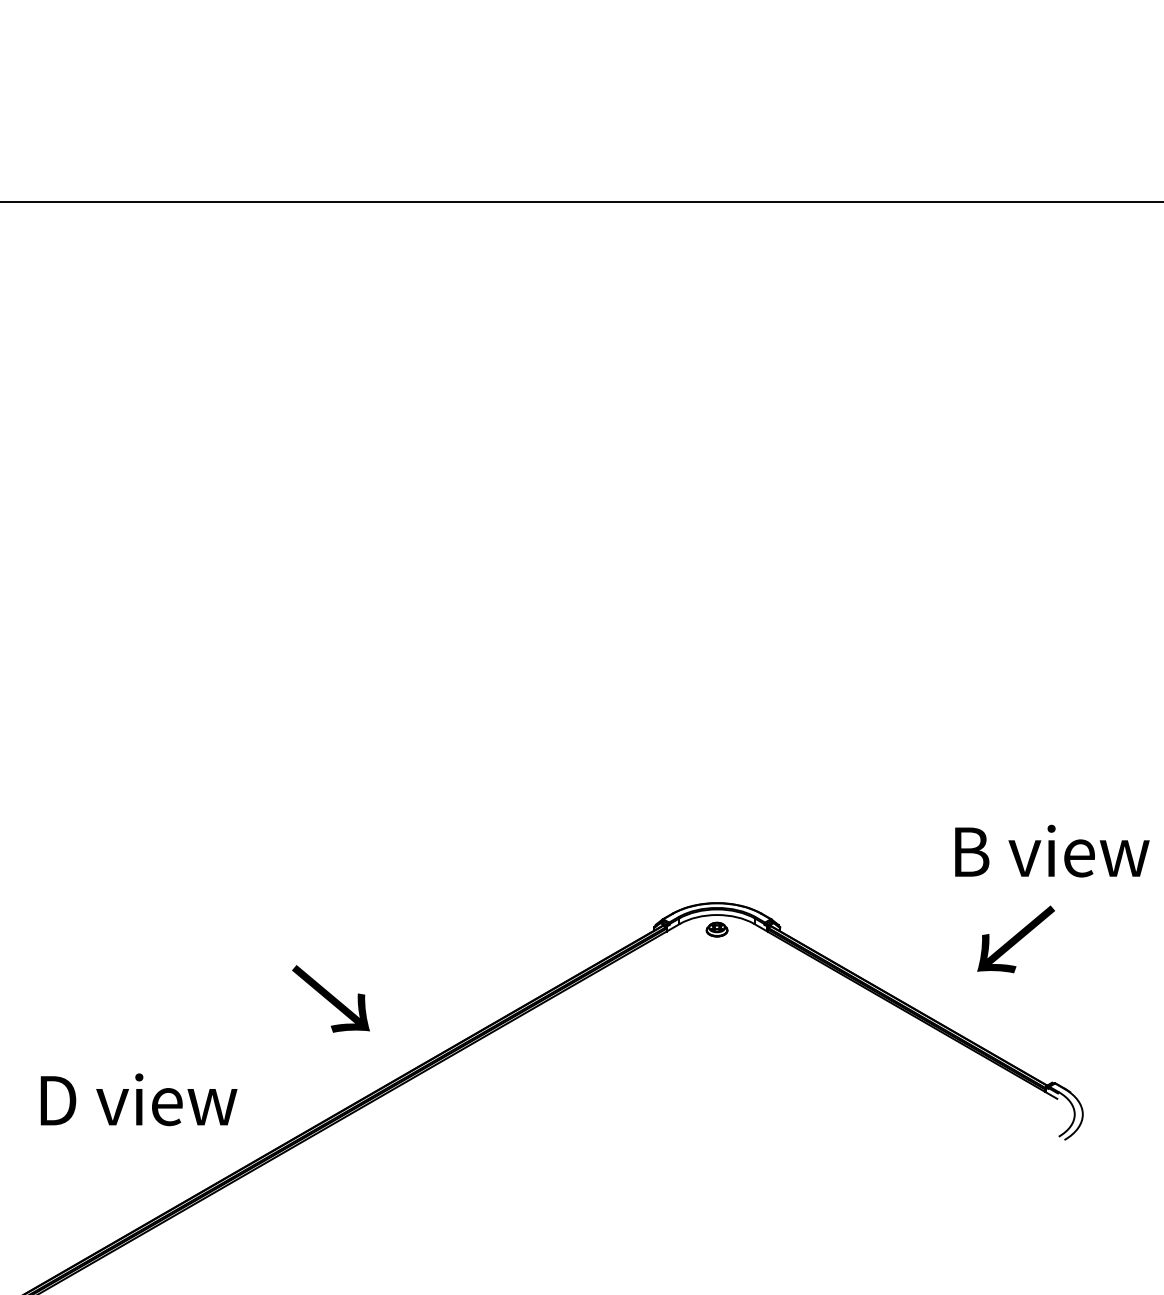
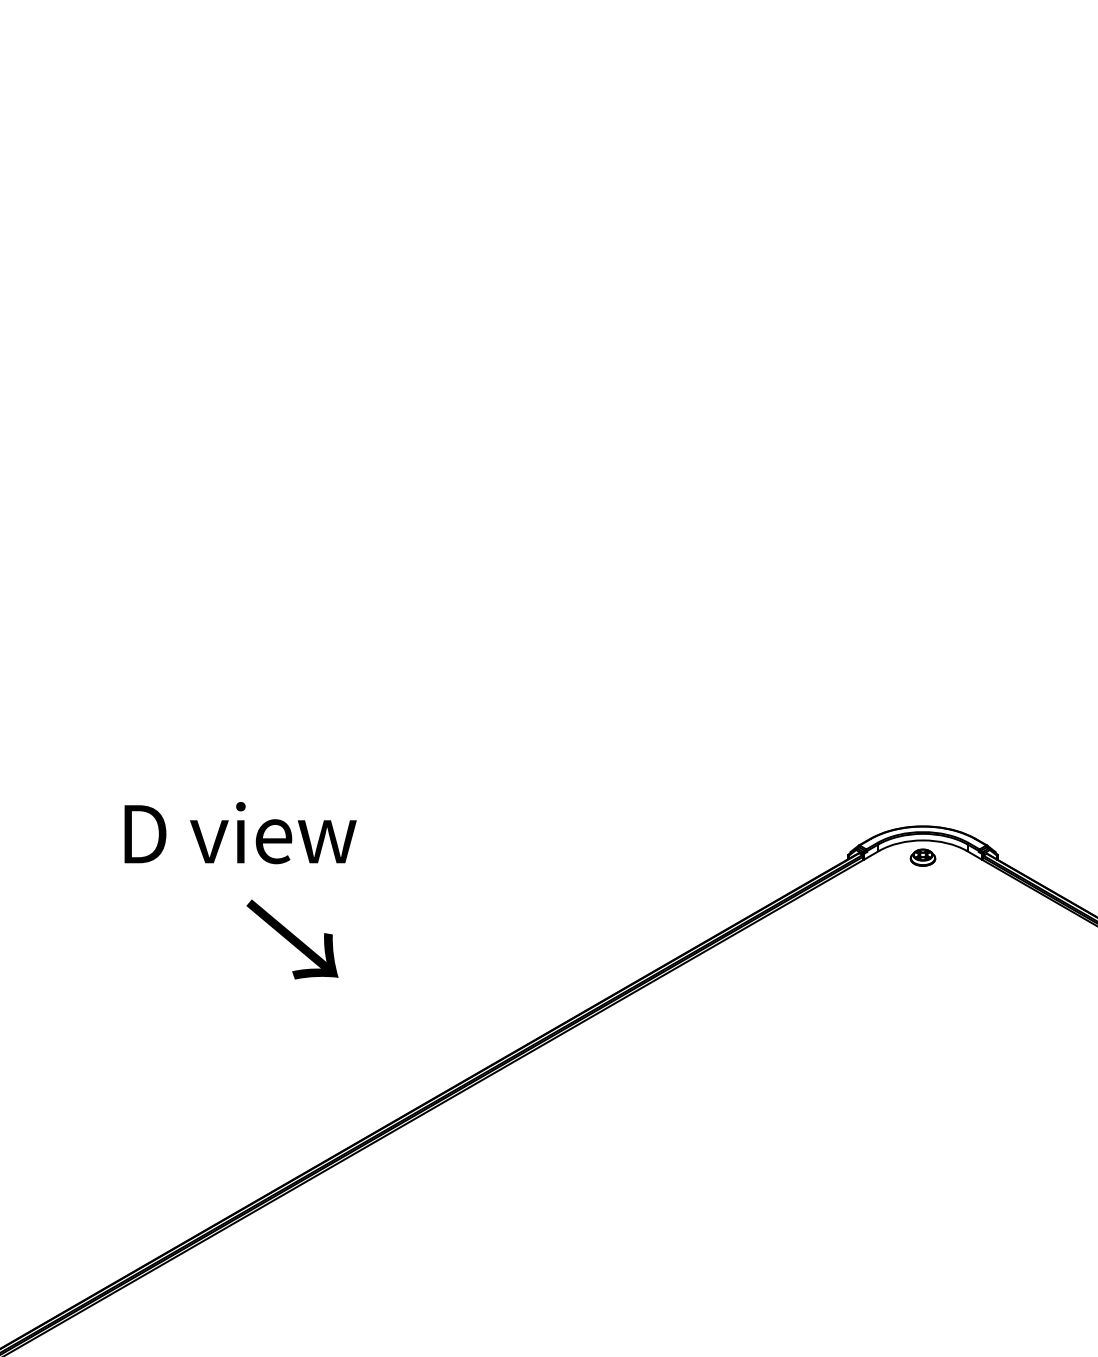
text: (330, 998) -> (291, 938), moved
text: (138, 1099) -> (239, 832), moved

